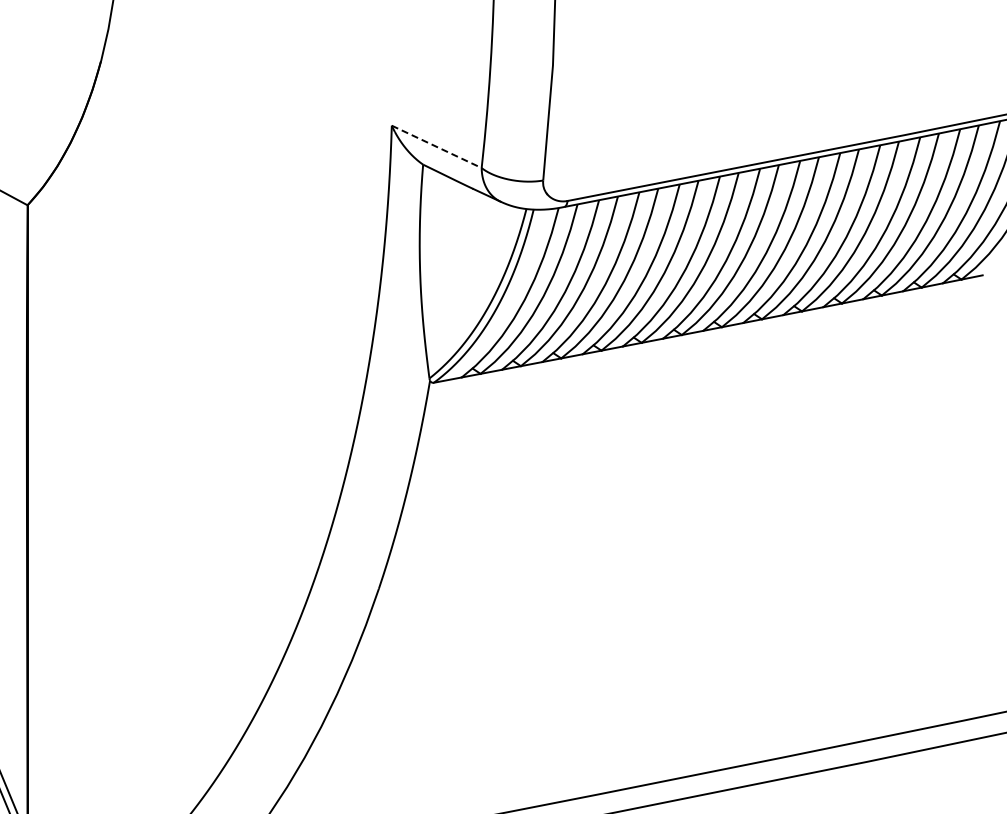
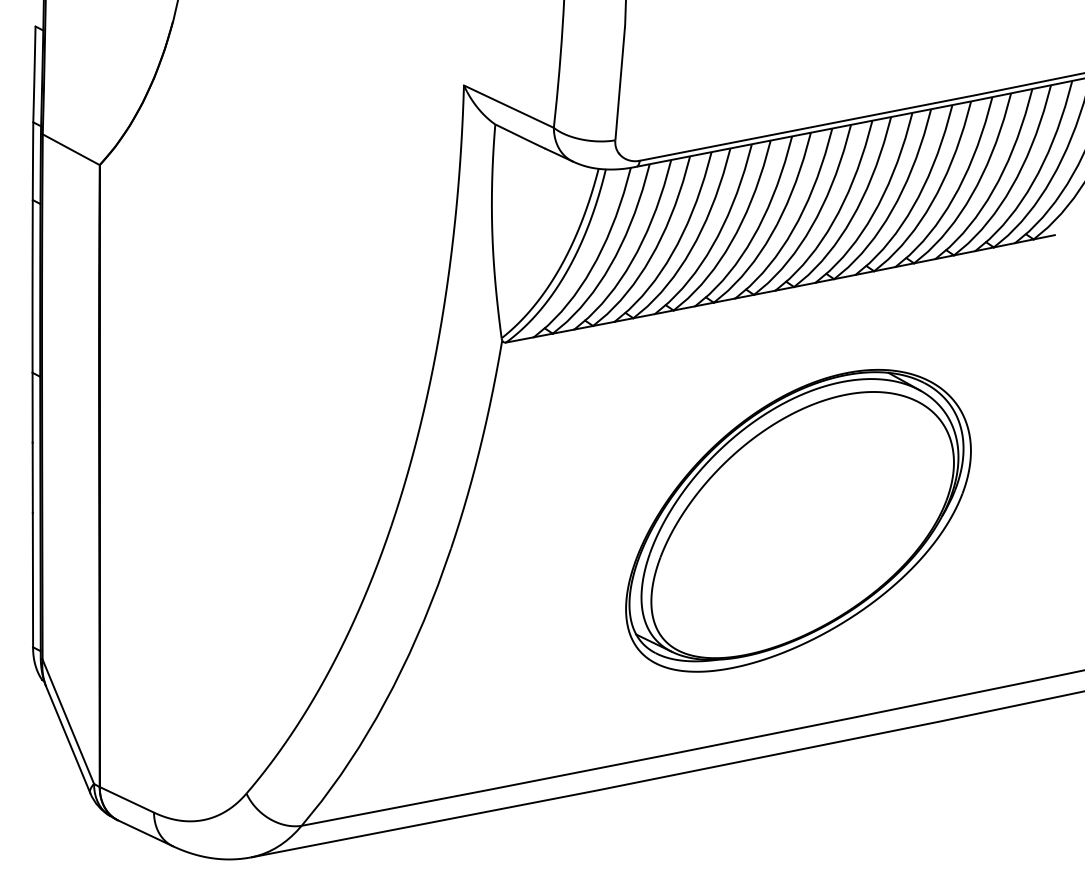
line: (436, 146) -> (508, 106), dashed -> solid
part: (726, 560) -> (798, 520), added

